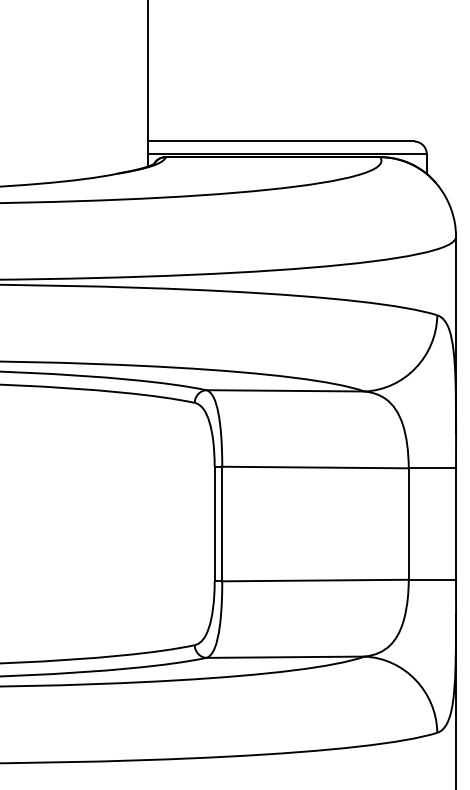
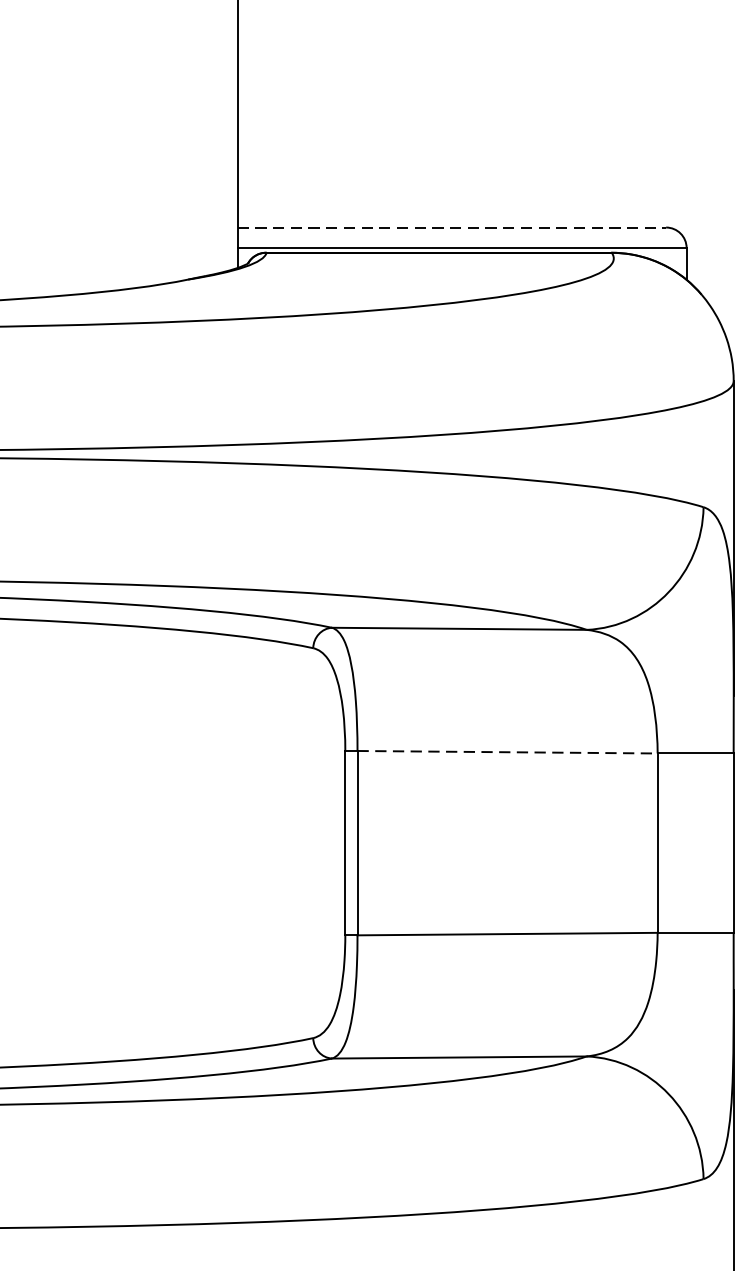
line: (281, 141) -> (452, 227), solid -> dashed
line: (316, 467) -> (509, 752), solid -> dashed

